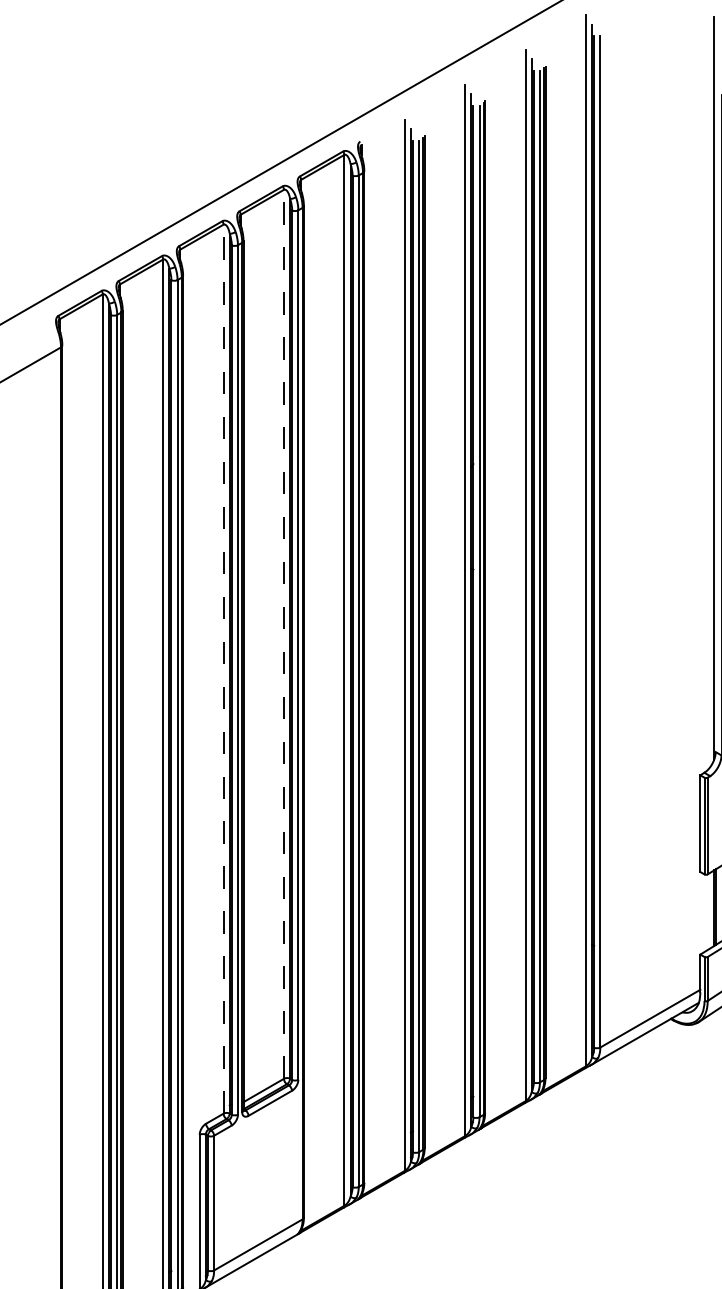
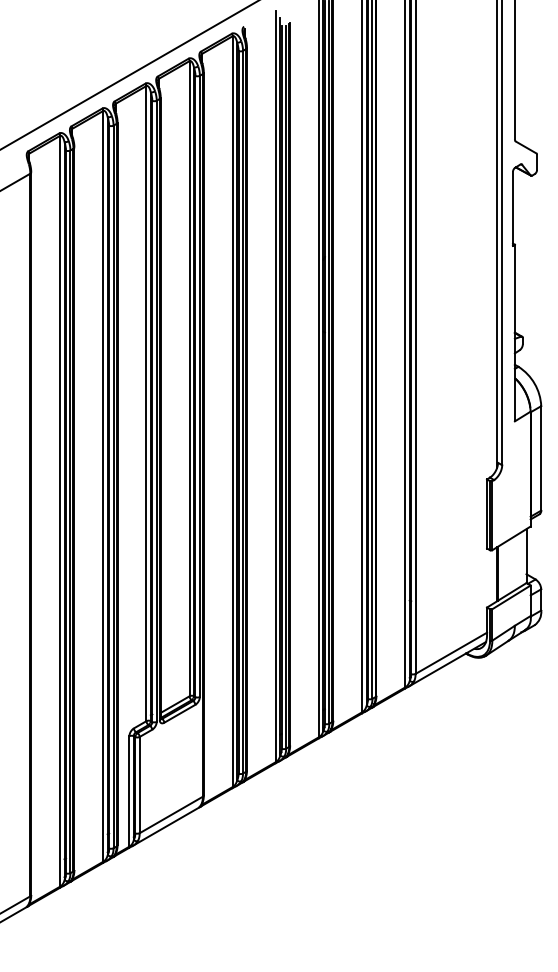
line: (283, 634) -> (189, 378), dashed -> solid
line: (223, 669) -> (146, 403), dashed -> solid

